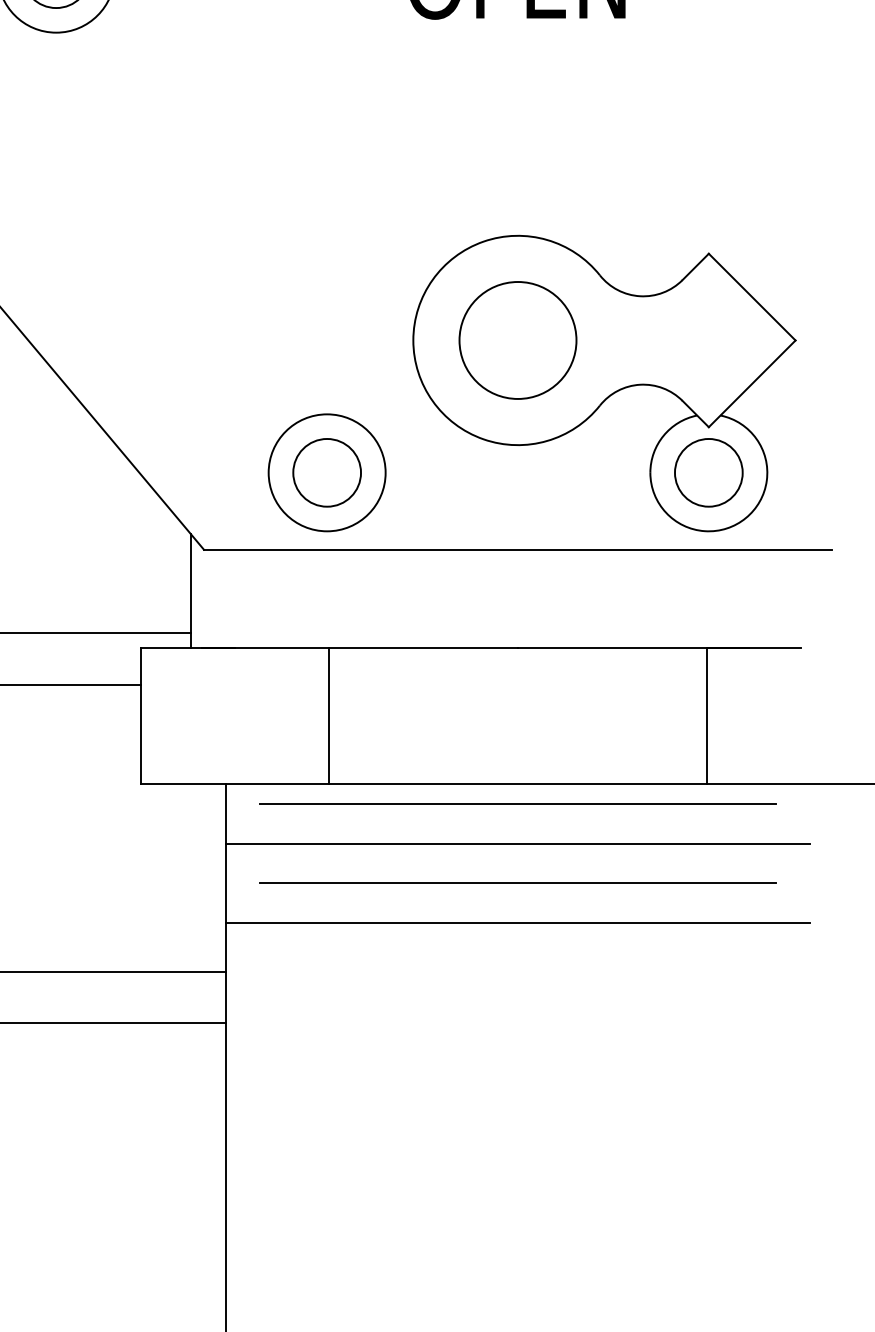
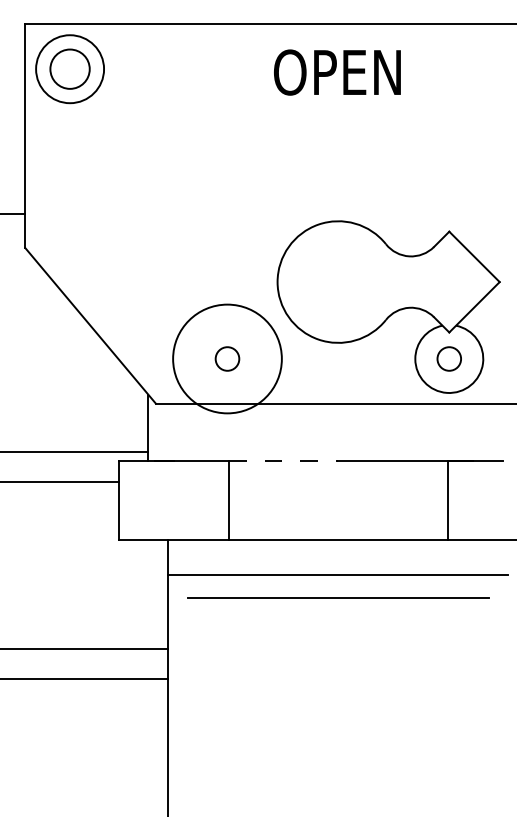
circle: (518, 339) -> (338, 281), removed
circle: (327, 471) -> (227, 358), size x0.6
circle: (327, 471) -> (227, 358), size x1.6
circle: (707, 471) -> (448, 358), size x0.6
line: (423, 647) -> (283, 460), solid -> dashed
line: (518, 804) -> (338, 551), removed
line: (518, 922) -> (338, 620), removed

